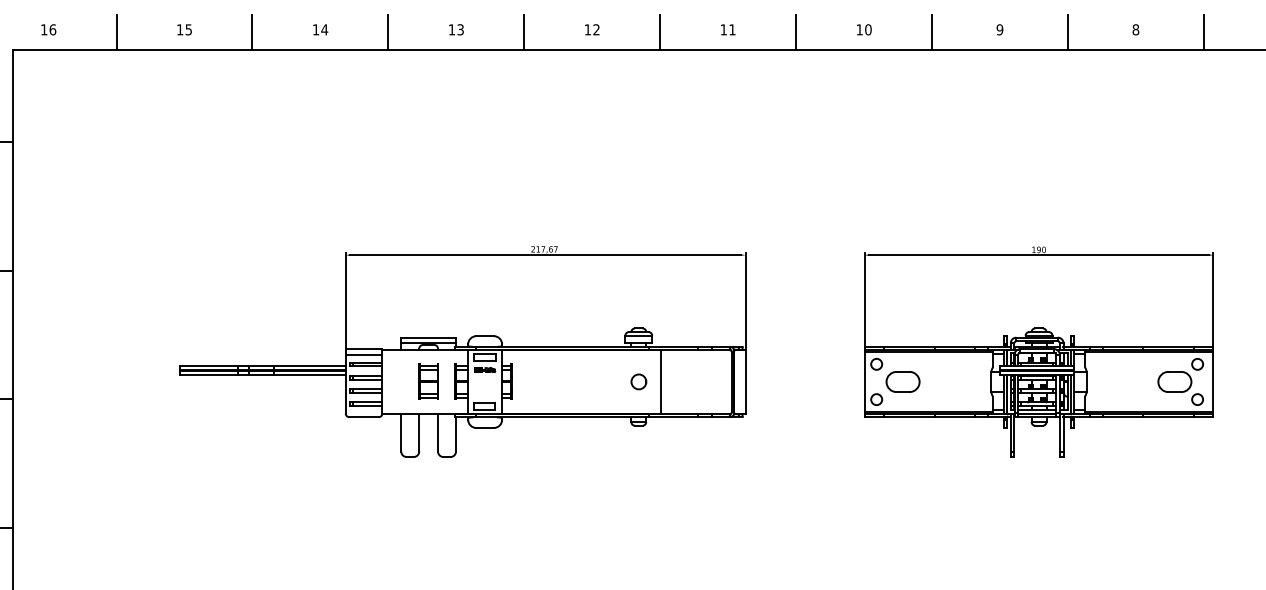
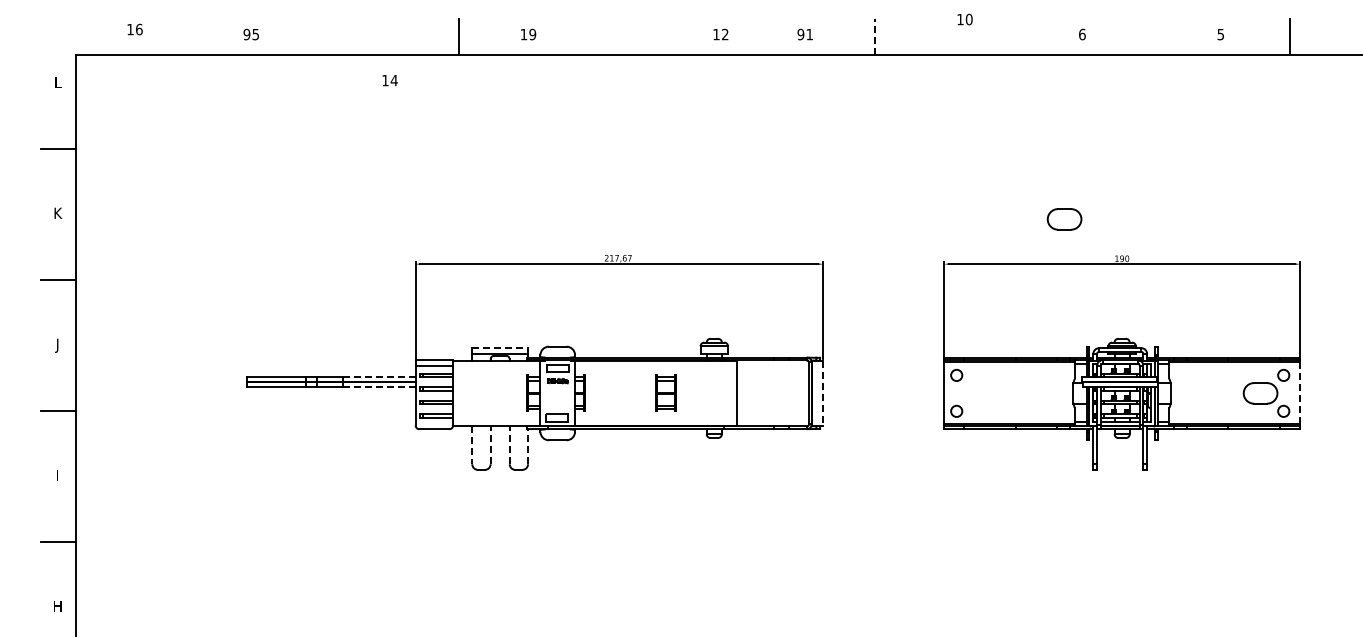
text: (48, 29) -> (134, 29), moved
text: (179, 29) -> (246, 34), 15 -> 95
text: (320, 29) -> (389, 80), moved
text: (460, 29) -> (532, 34), 13 -> 19
text: (591, 29) -> (720, 34), moved
text: (723, 29) -> (800, 34), 11 -> 91
text: (863, 29) -> (964, 19), moved
text: (999, 29) -> (1081, 34), 9 -> 6
text: (1135, 29) -> (1220, 34), 8 -> 5
line: (116, 31) -> (182, 36), removed
line: (252, 31) -> (320, 36), removed
line: (524, 31) -> (597, 36), removed
line: (660, 31) -> (736, 36), removed
line: (796, 31) -> (874, 36), solid -> dashed
line: (932, 31) -> (1013, 36), removed
line: (1067, 31) -> (1151, 36), removed
line: (428, 337) -> (500, 348), solid -> dashed
line: (310, 366) -> (379, 377), solid -> dashed
line: (310, 375) -> (379, 386), solid -> dashed
part: (427, 381) -> (665, 392), moved
circle: (638, 381) -> (714, 392), removed
line: (1213, 381) -> (1299, 392), solid -> dashed
line: (745, 382) -> (823, 393), solid -> dashed
part: (902, 382) -> (1064, 219), moved
line: (419, 432) -> (490, 444), solid -> dashed
line: (437, 432) -> (509, 444), solid -> dashed
line: (401, 433) -> (472, 445), solid -> dashed
line: (456, 434) -> (528, 446), solid -> dashed

